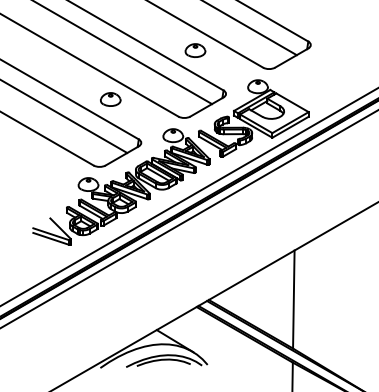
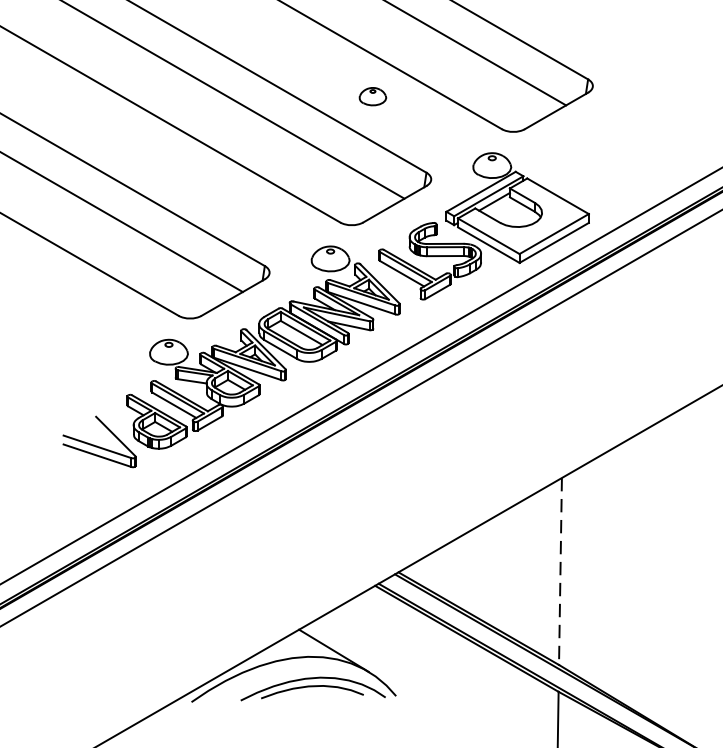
part: (195, 50) -> (372, 96), size x0.7
part: (110, 99) -> (210, 189), removed
line: (293, 300) -> (559, 573), solid -> dashed

